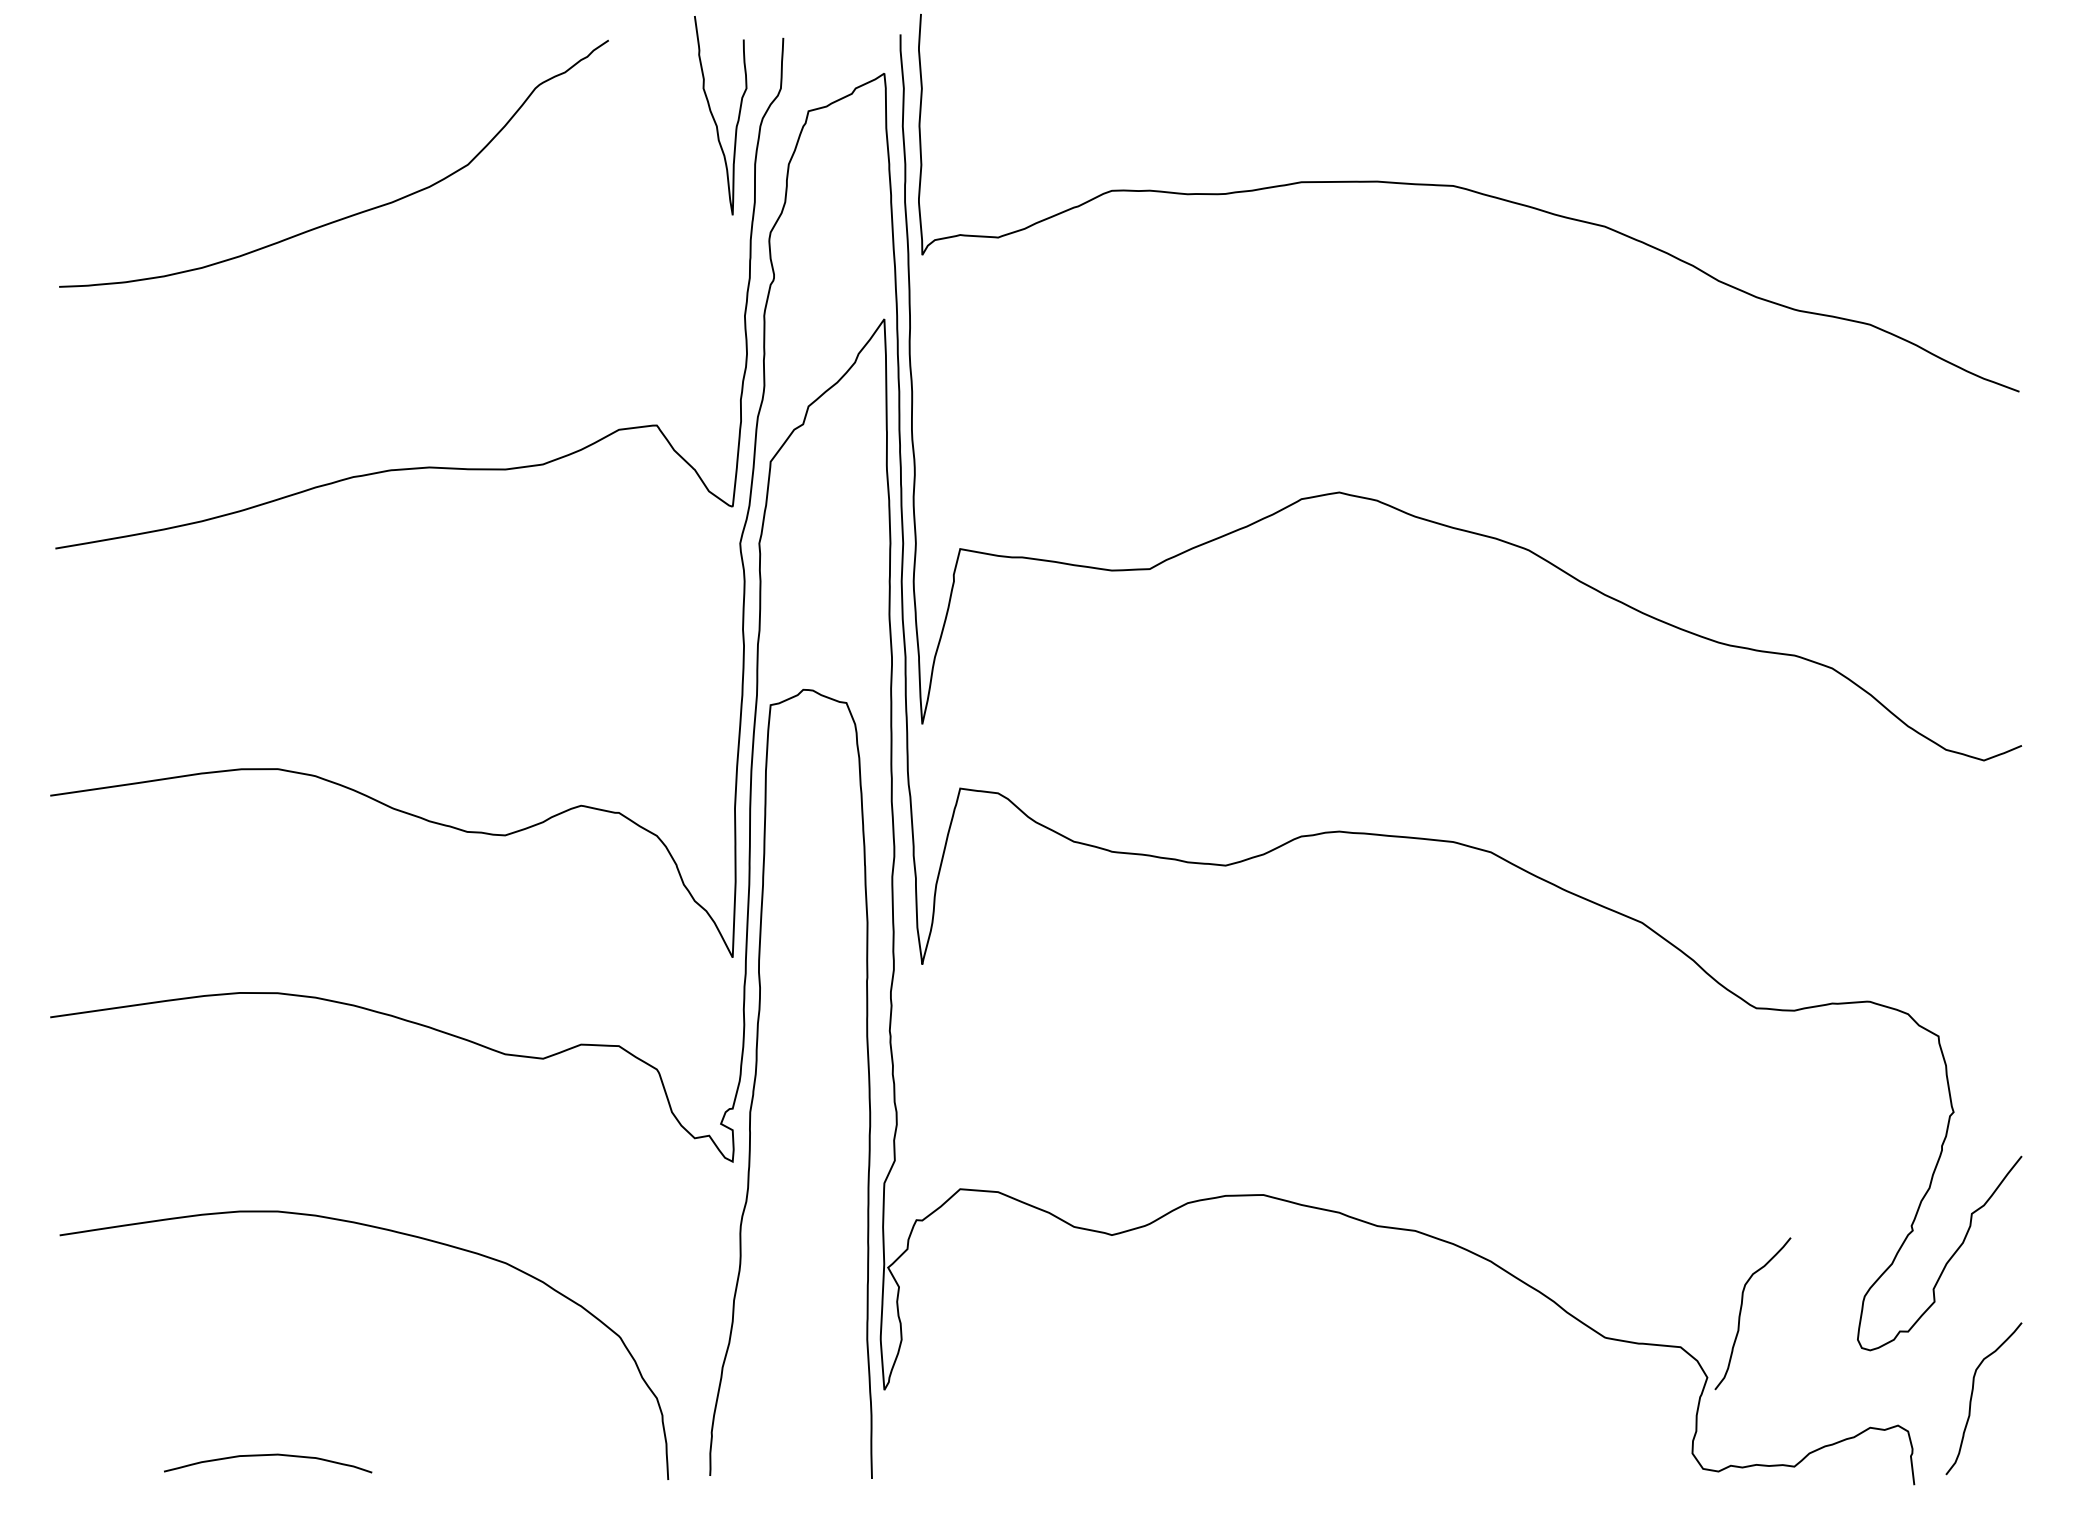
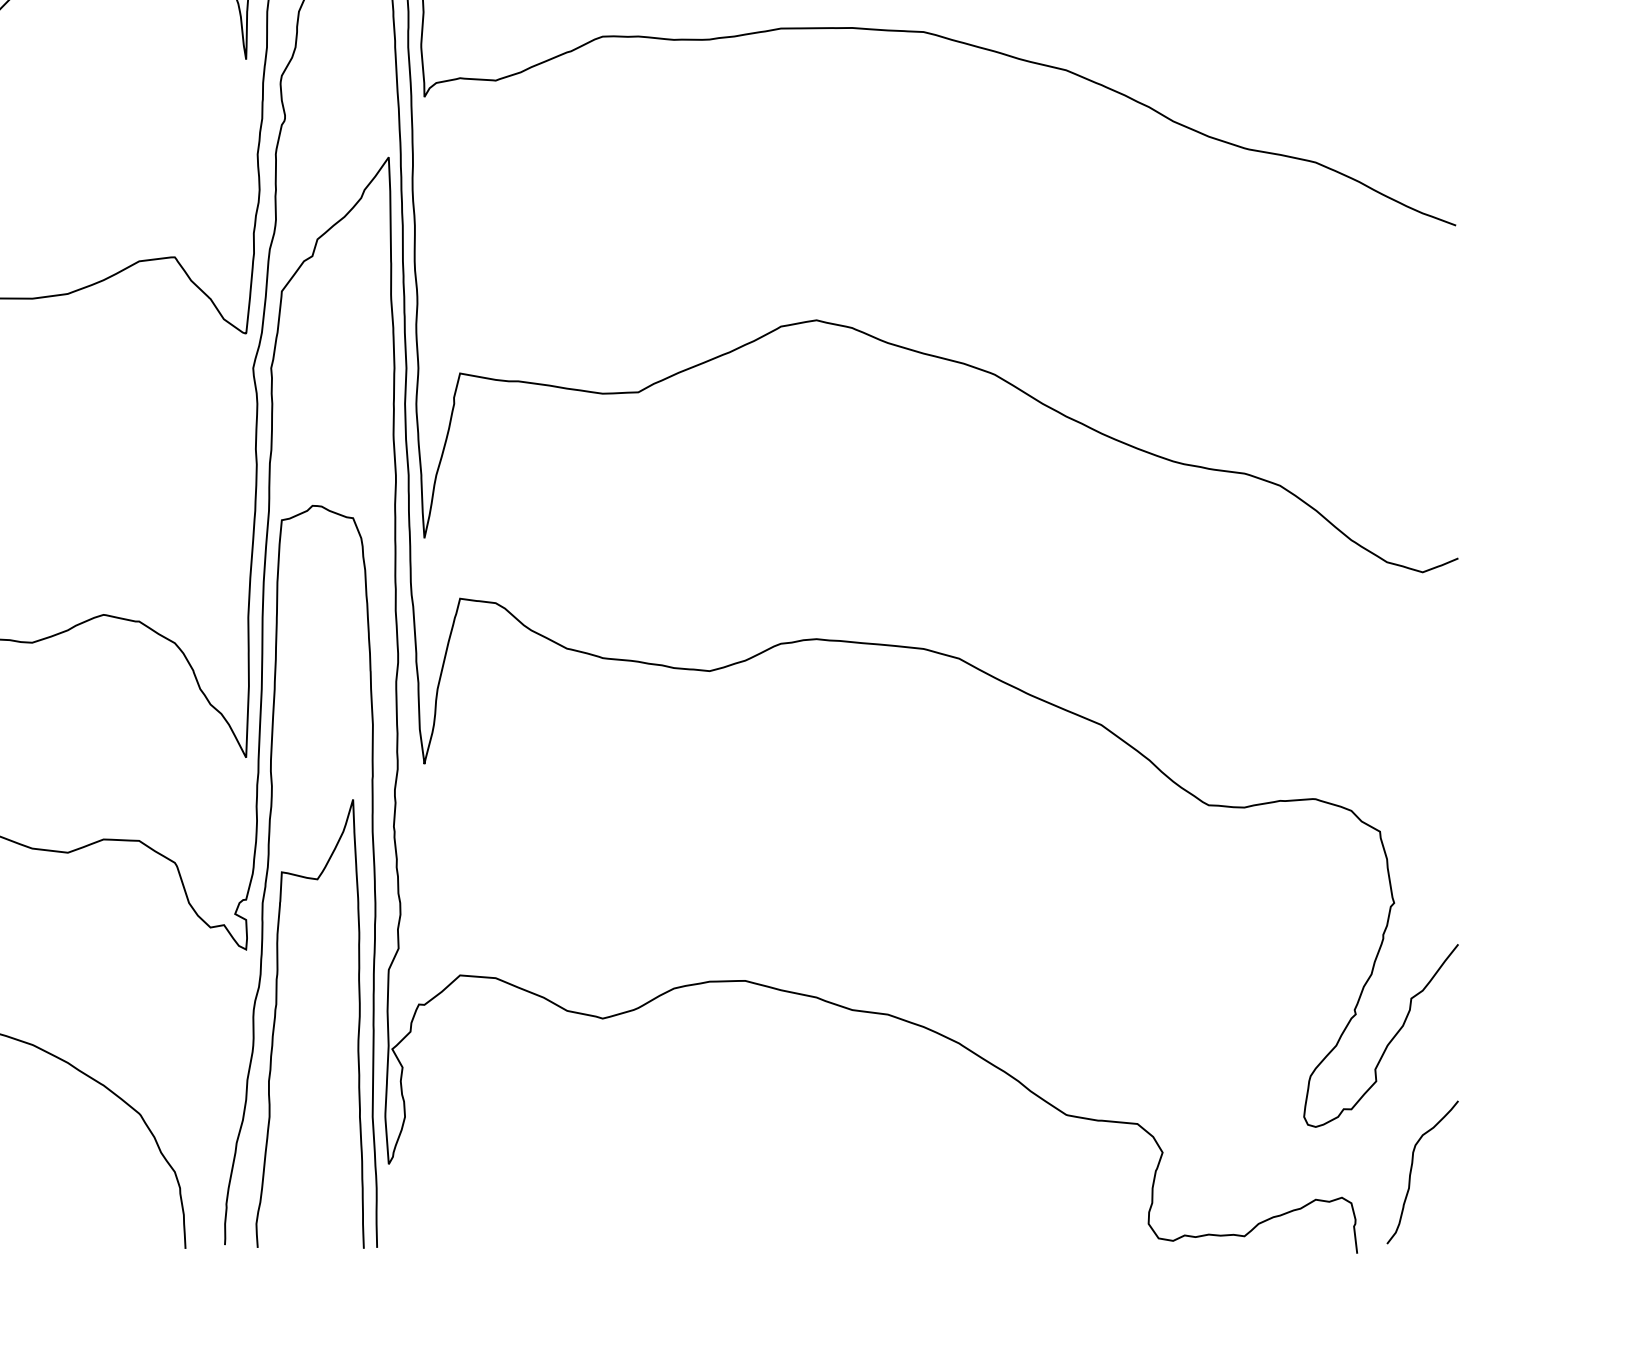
curve: (764, 1234) -> (276, 1018), added
curve: (1741, 1312) -> (1194, 1091), removed

